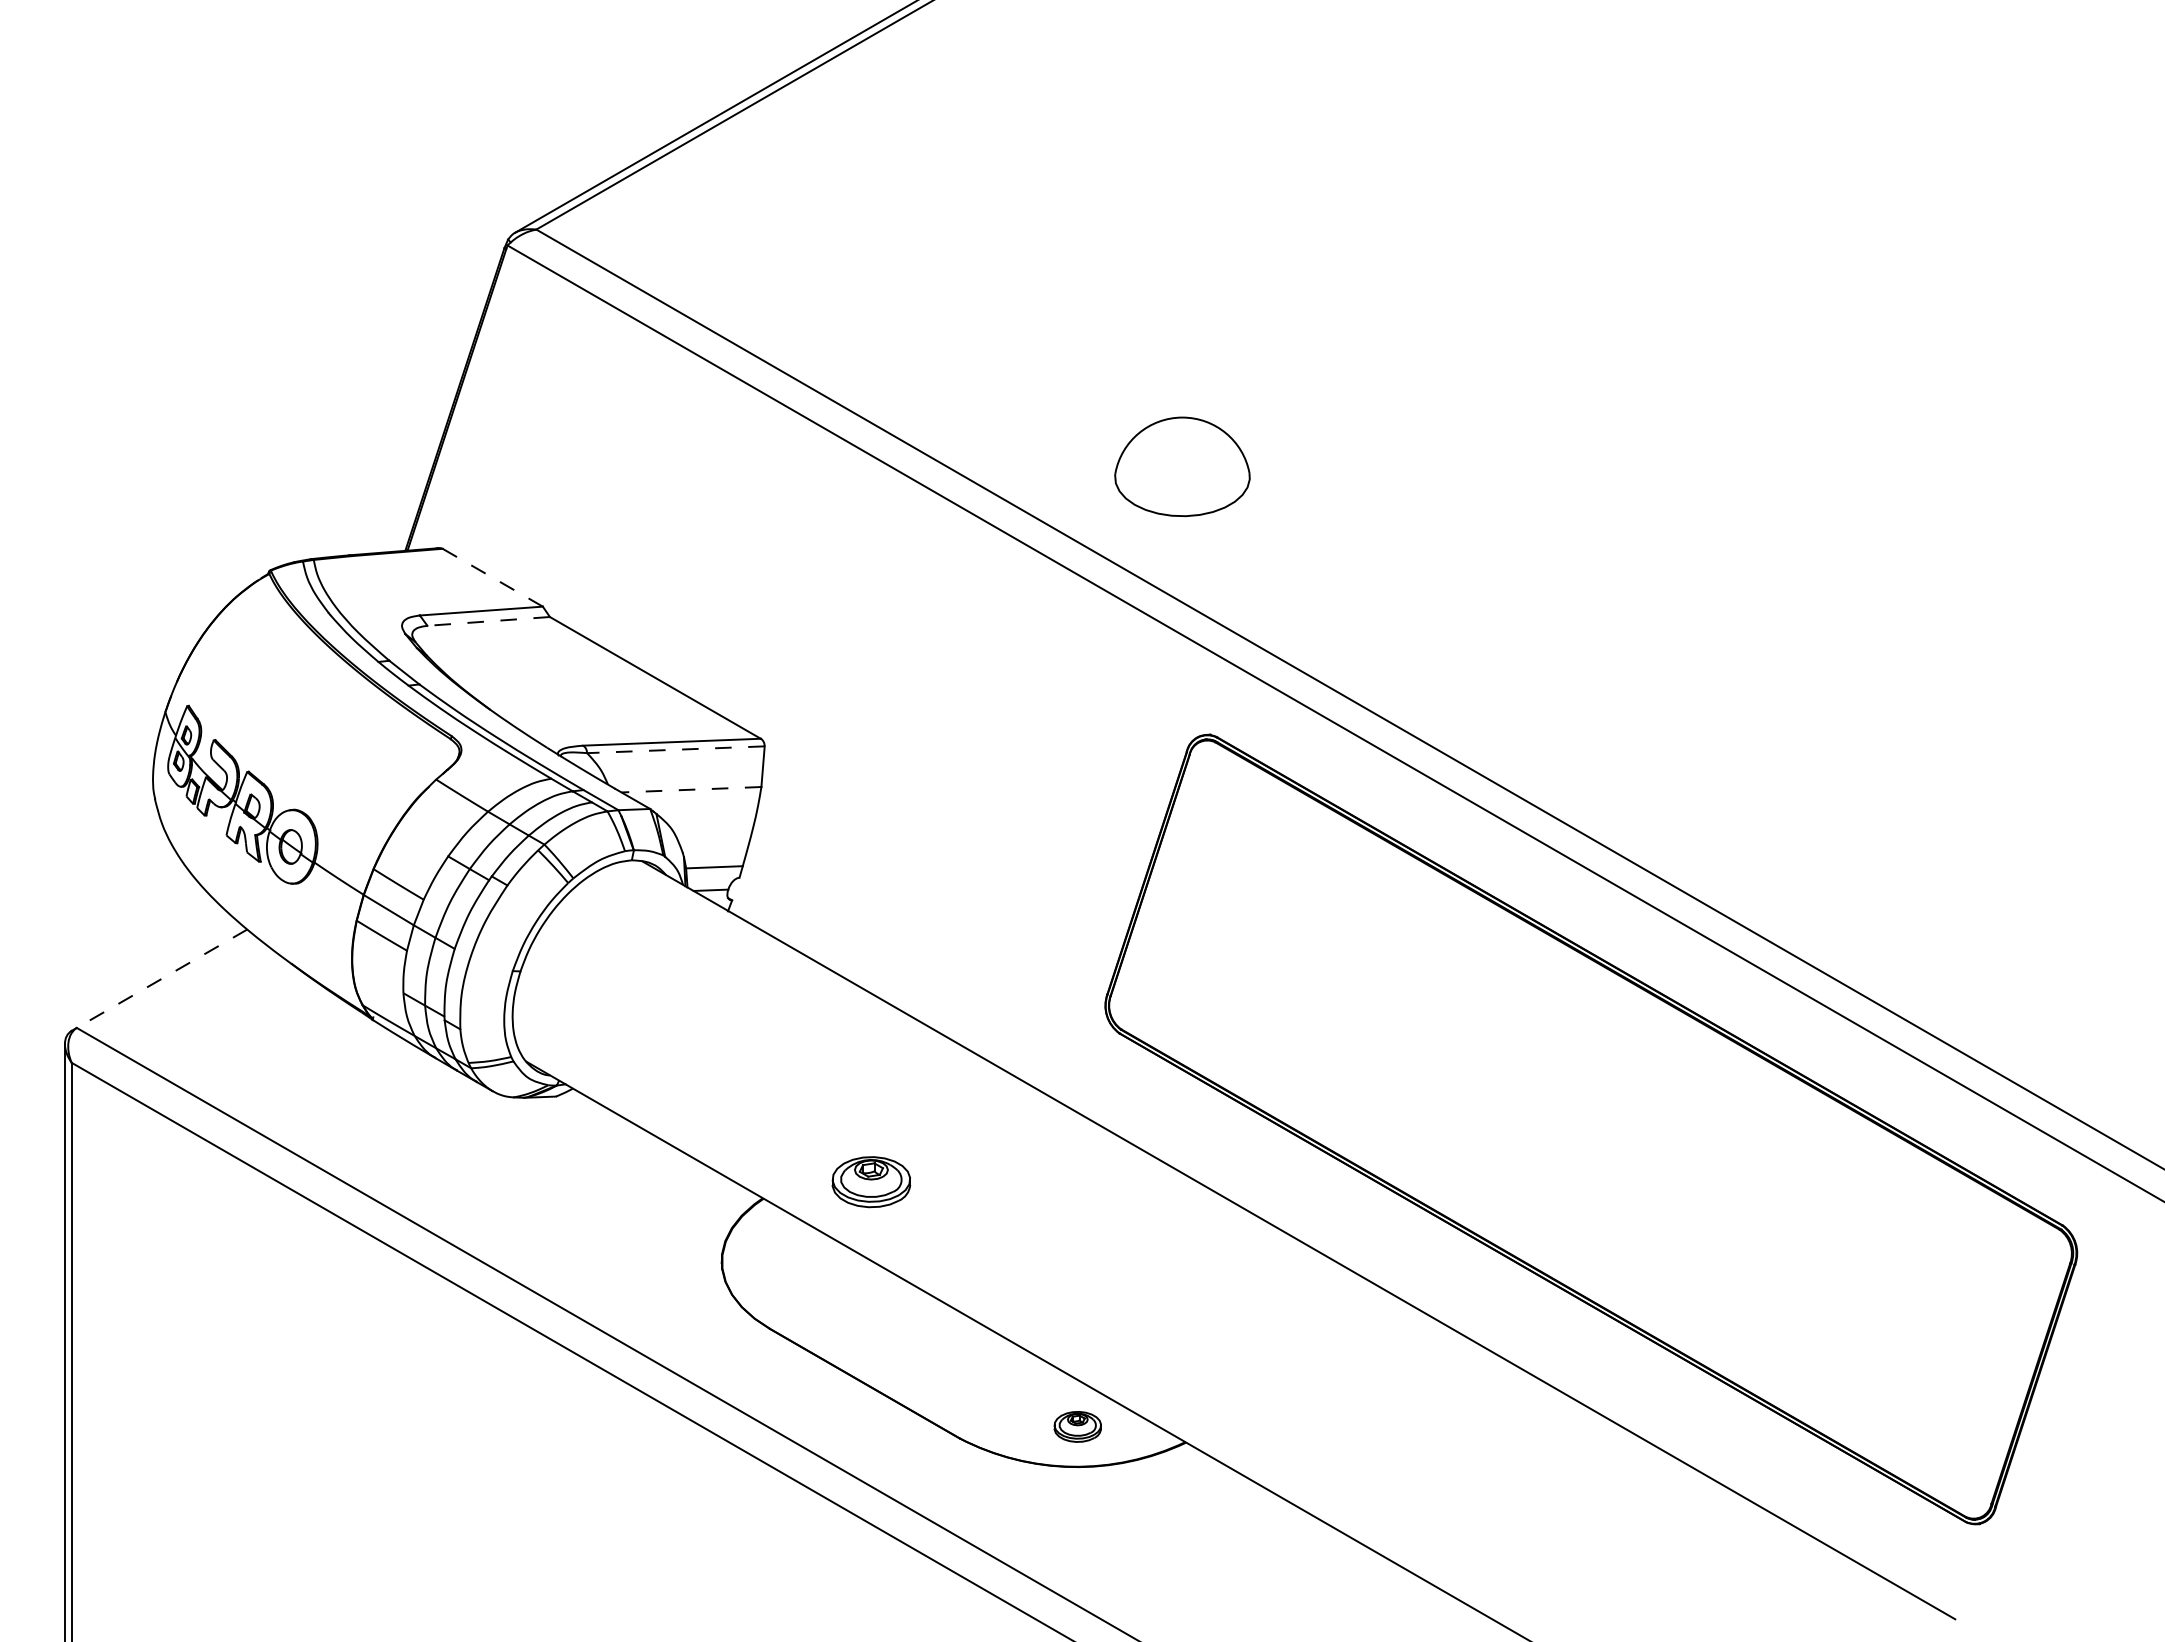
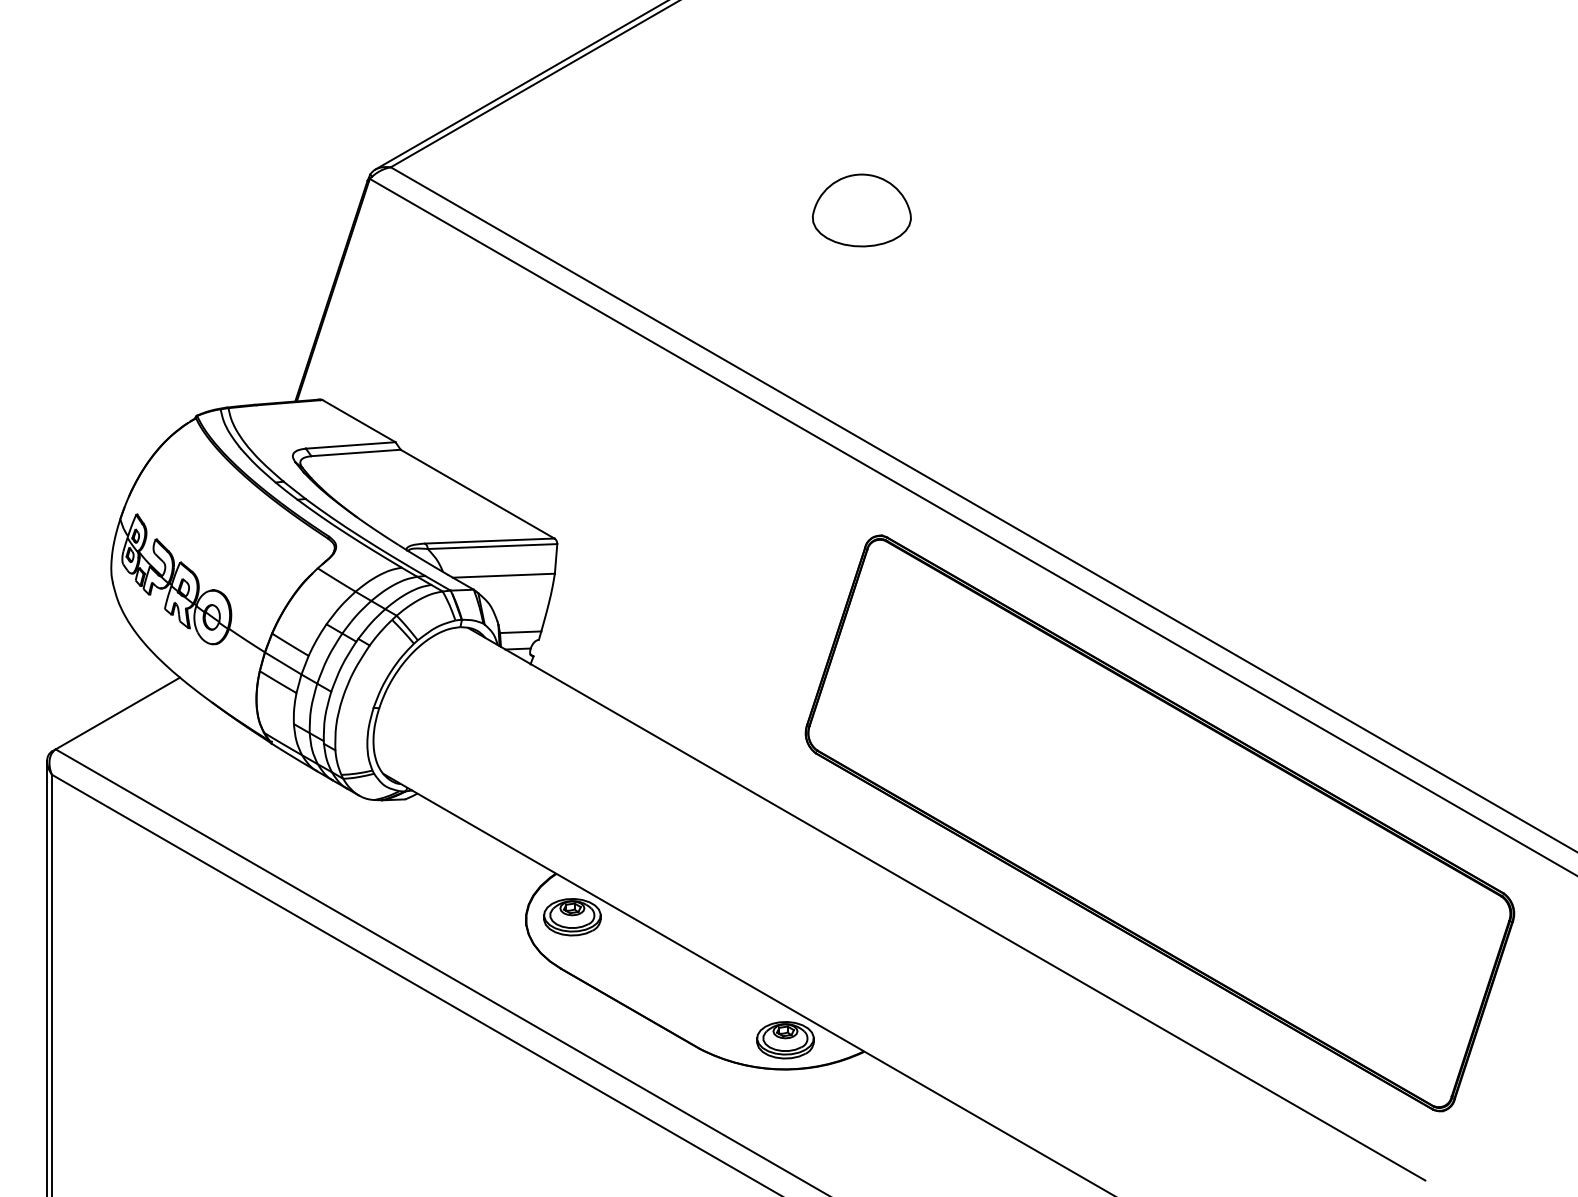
part: (1182, 466) -> (861, 210), moved
line: (492, 577) -> (358, 420), dashed -> solid
line: (488, 621) -> (355, 453), dashed -> solid
line: (675, 749) -> (492, 546), dashed -> solid
line: (691, 789) -> (503, 575), dashed -> solid
line: (161, 978) -> (117, 713), dashed -> solid
part: (871, 1182) -> (572, 917), moved
part: (1077, 1426) -> (785, 1039), size x1.67

